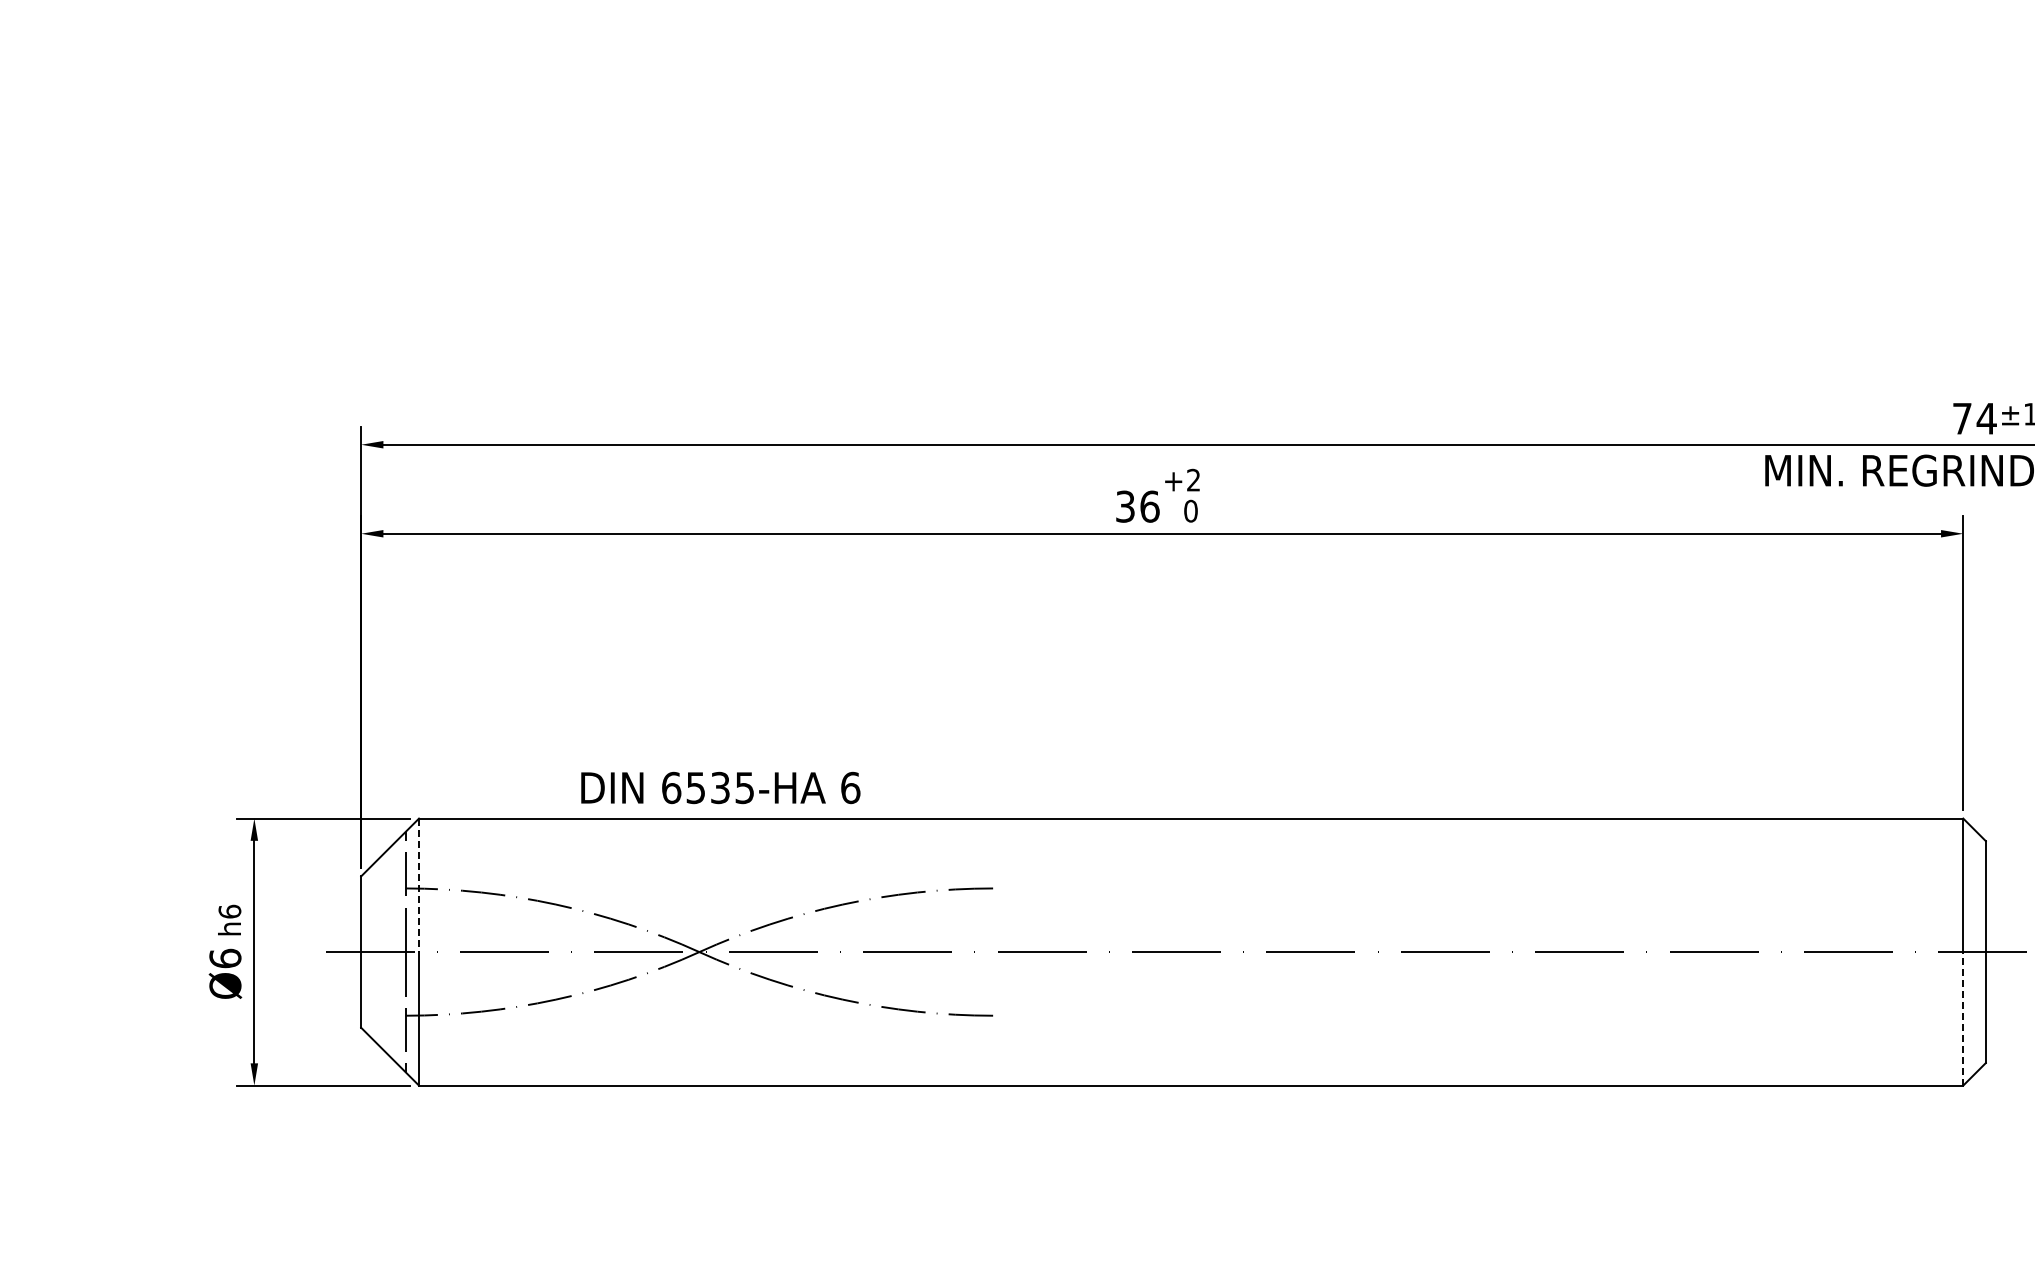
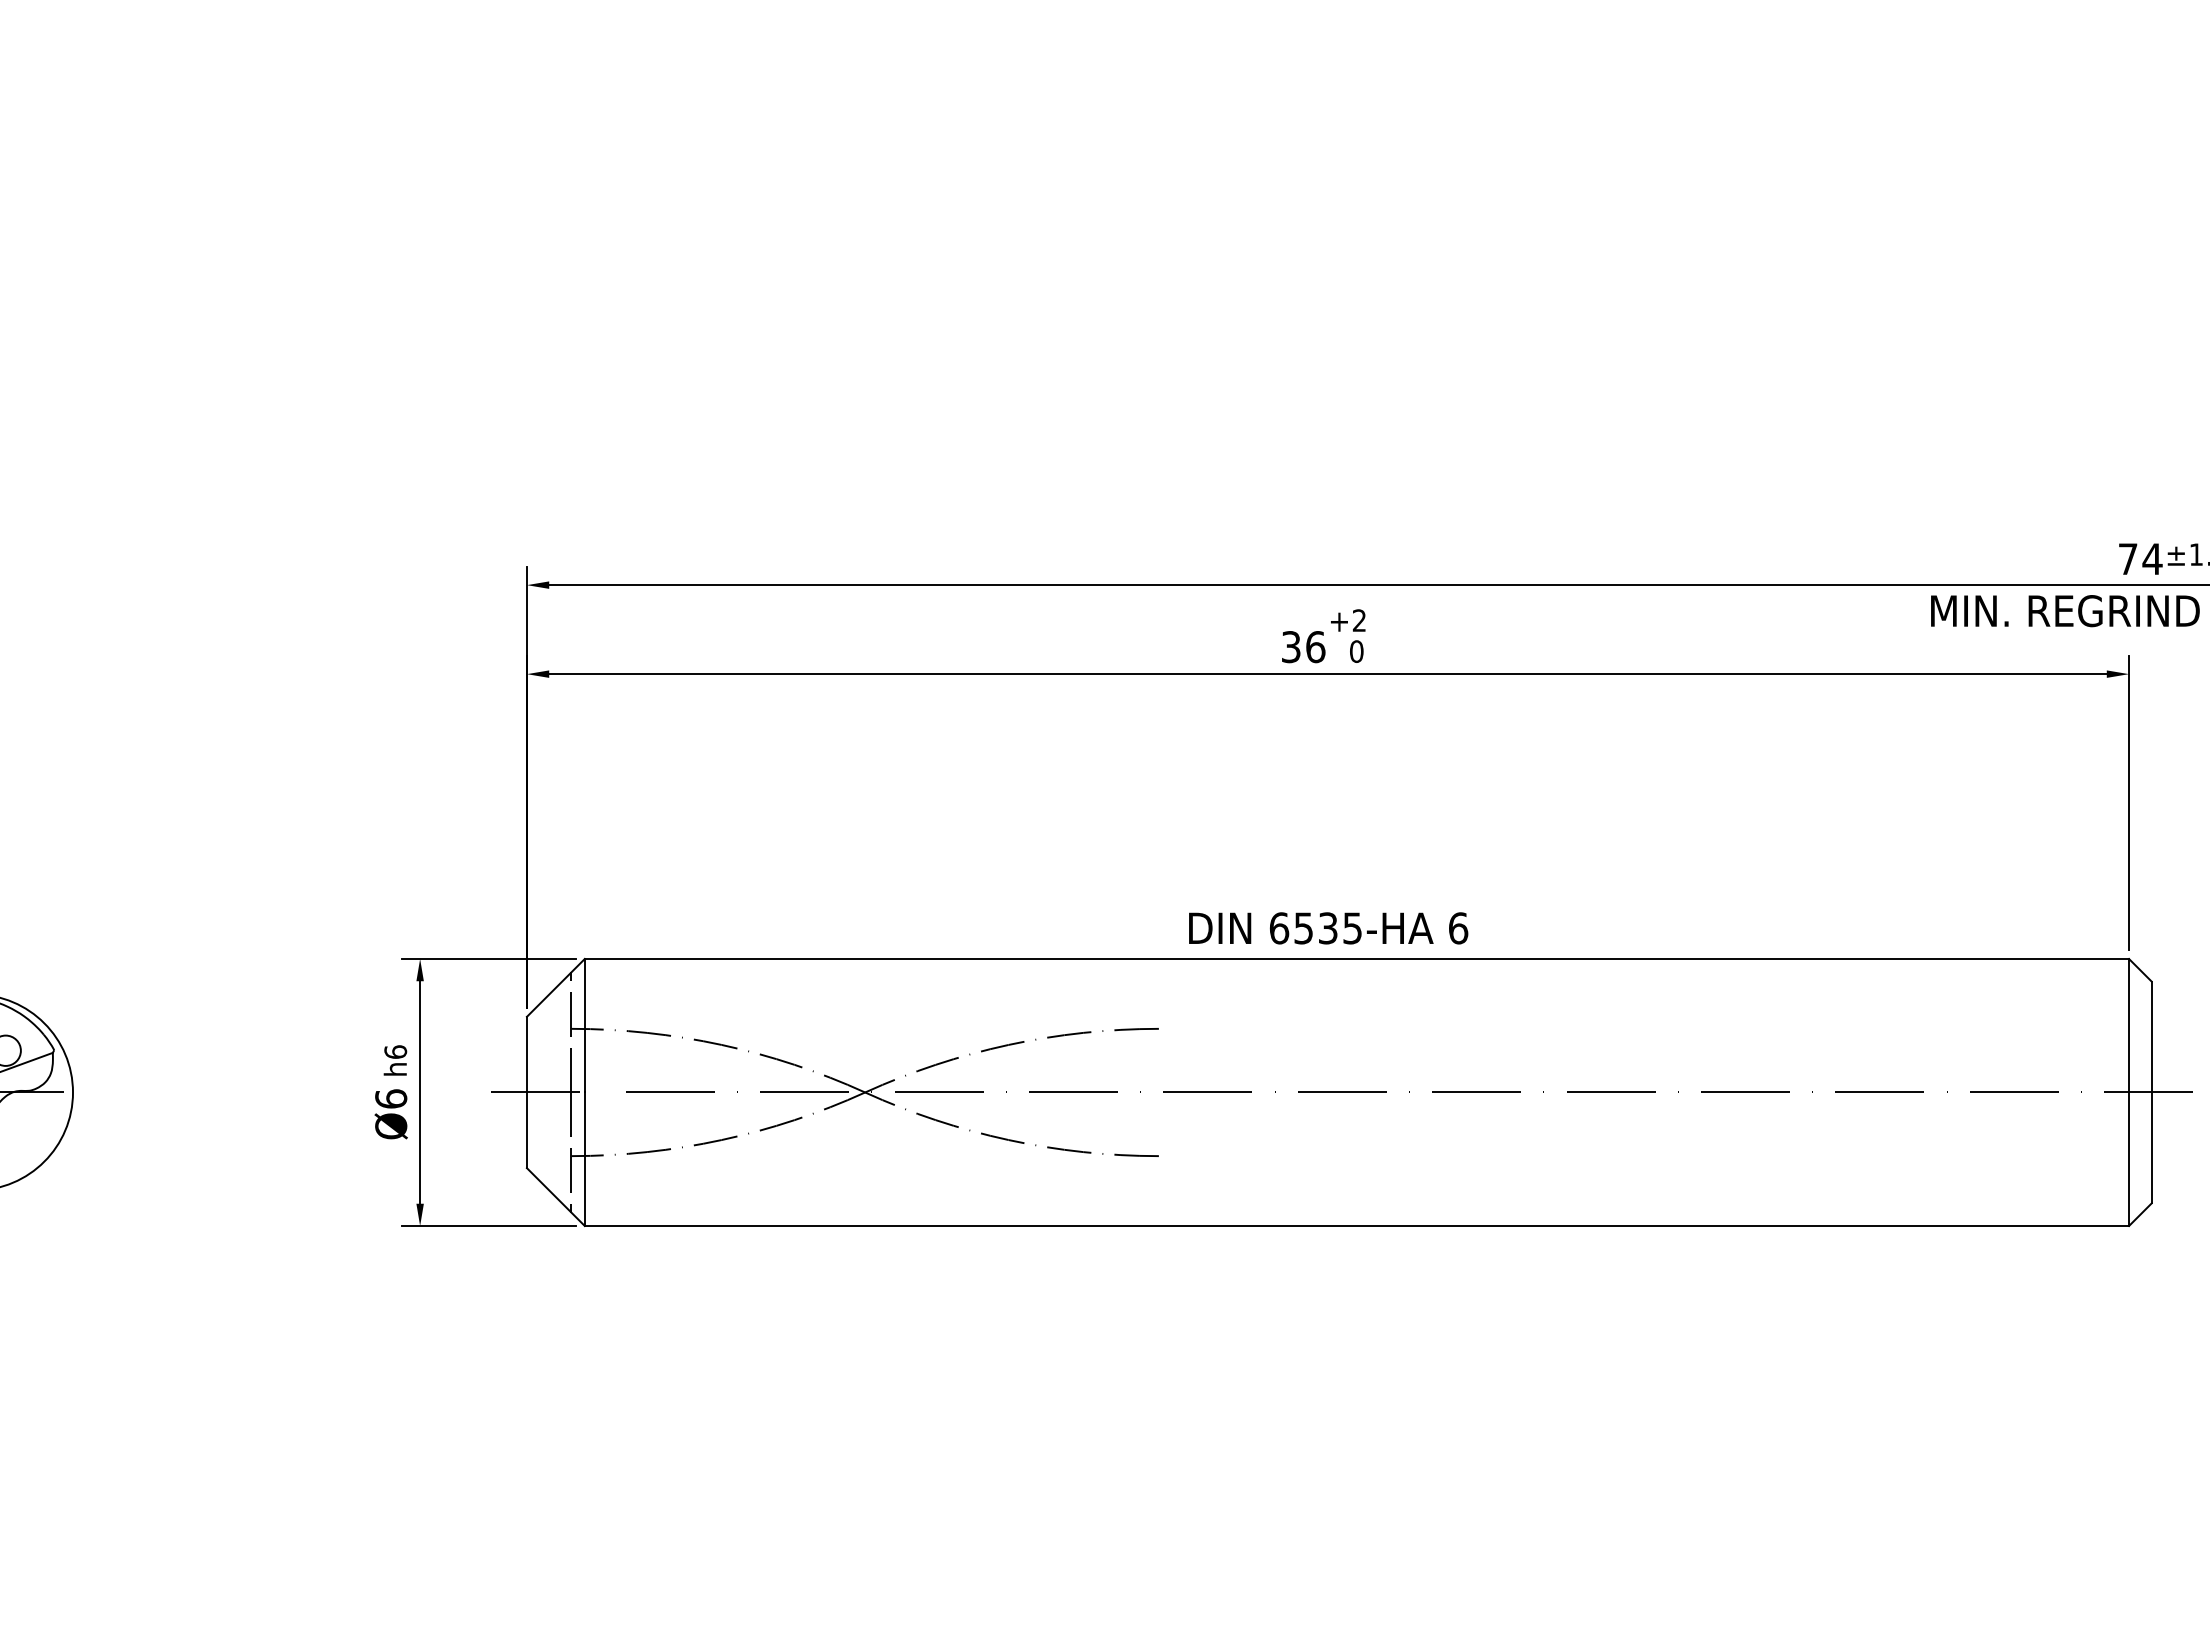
text: (720, 788) -> (1328, 928), moved
line: (418, 885) -> (584, 1025), dashed -> solid
line: (1963, 1019) -> (2129, 1159), dashed -> solid

